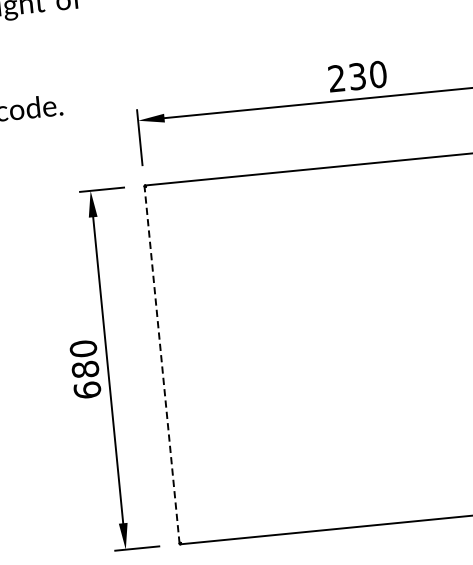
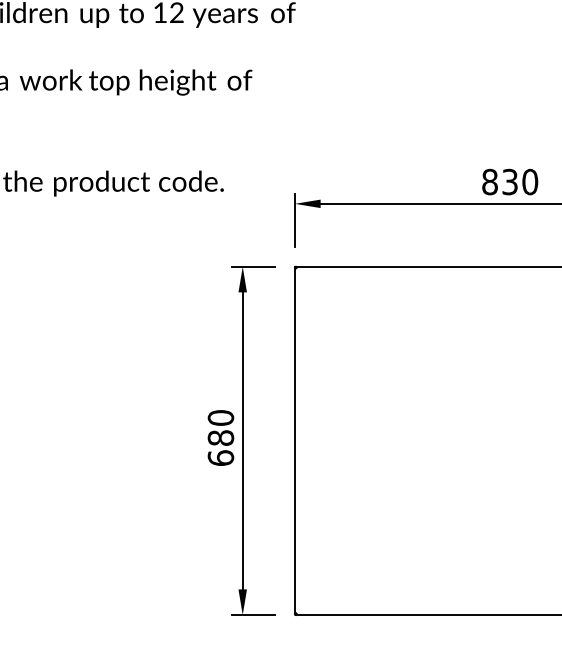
text: (336, 79) -> (489, 182), 230 -> 830
line: (162, 364) -> (295, 440), dashed -> solid

